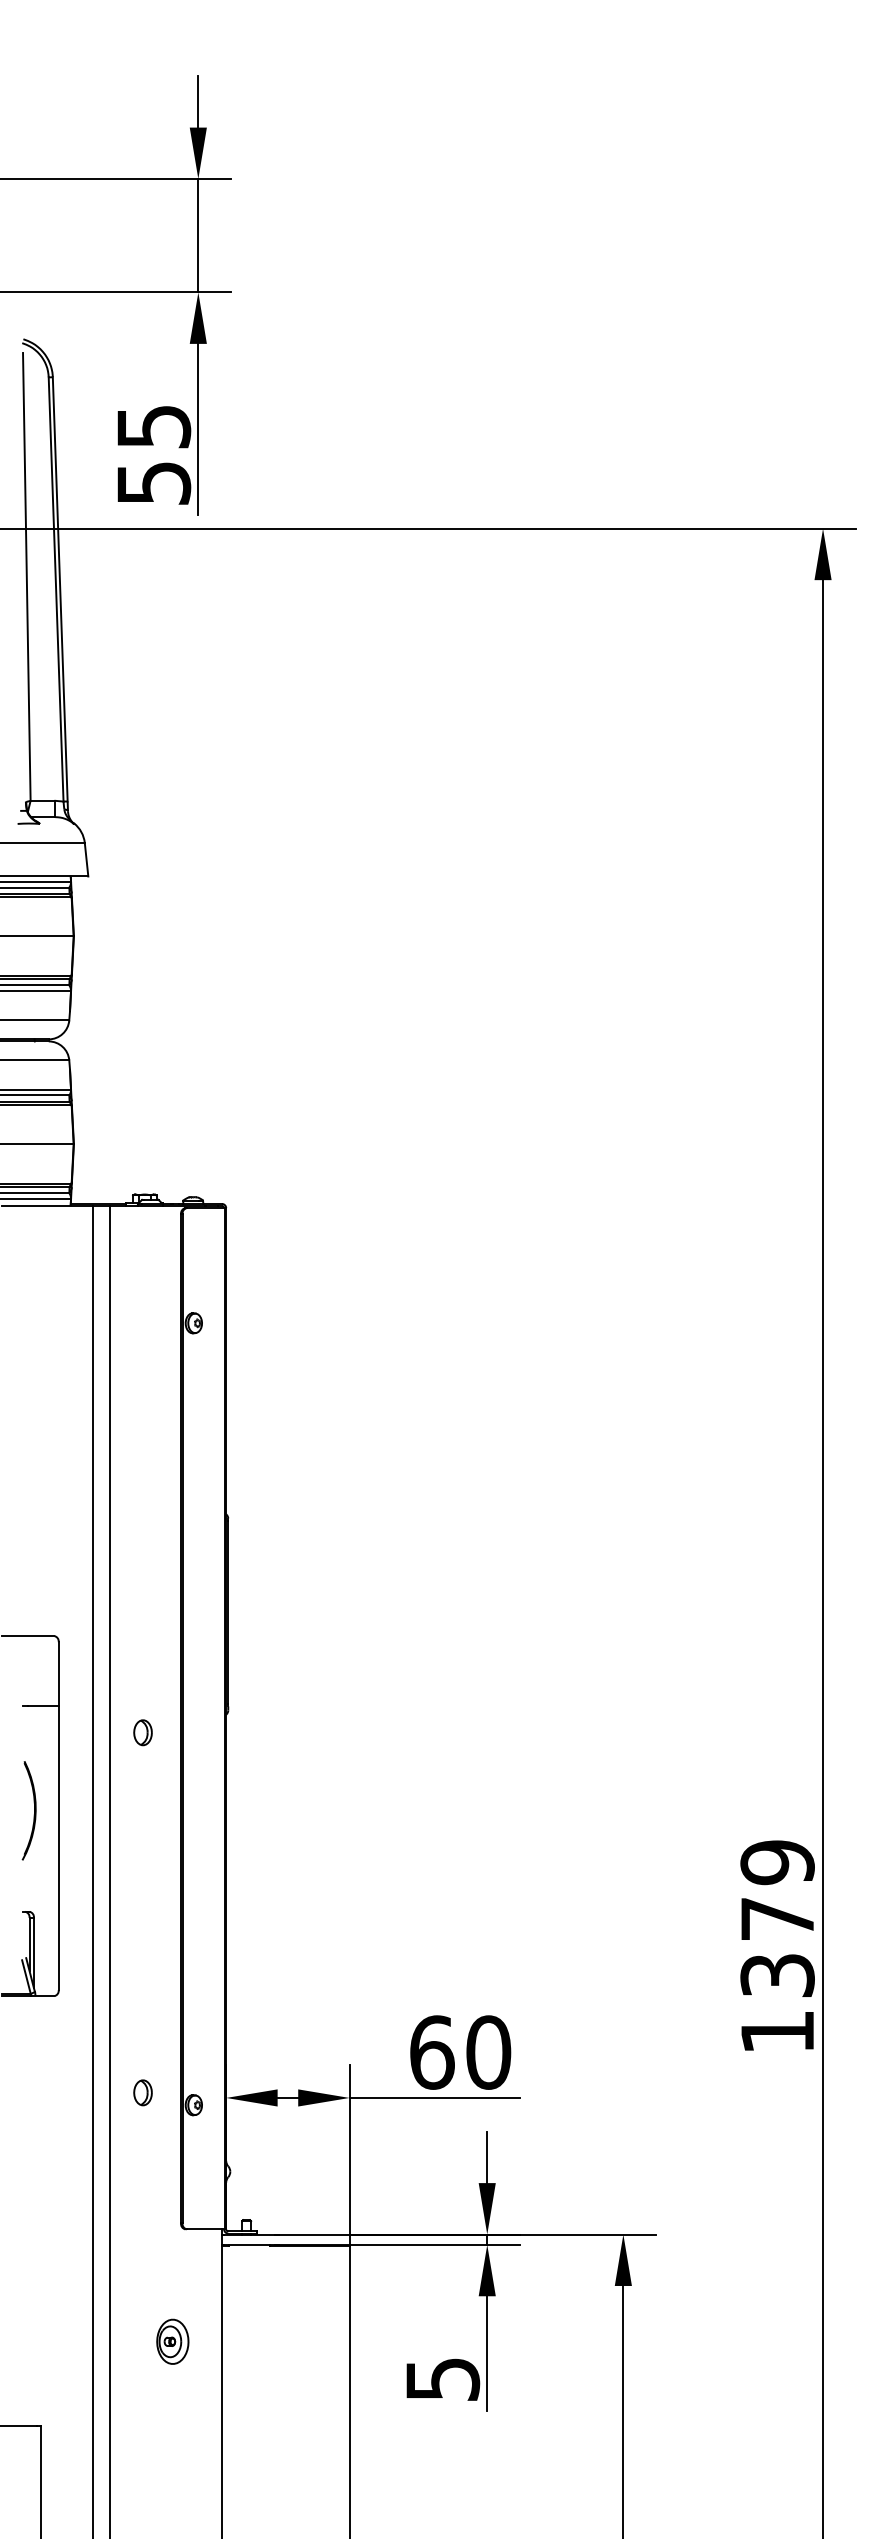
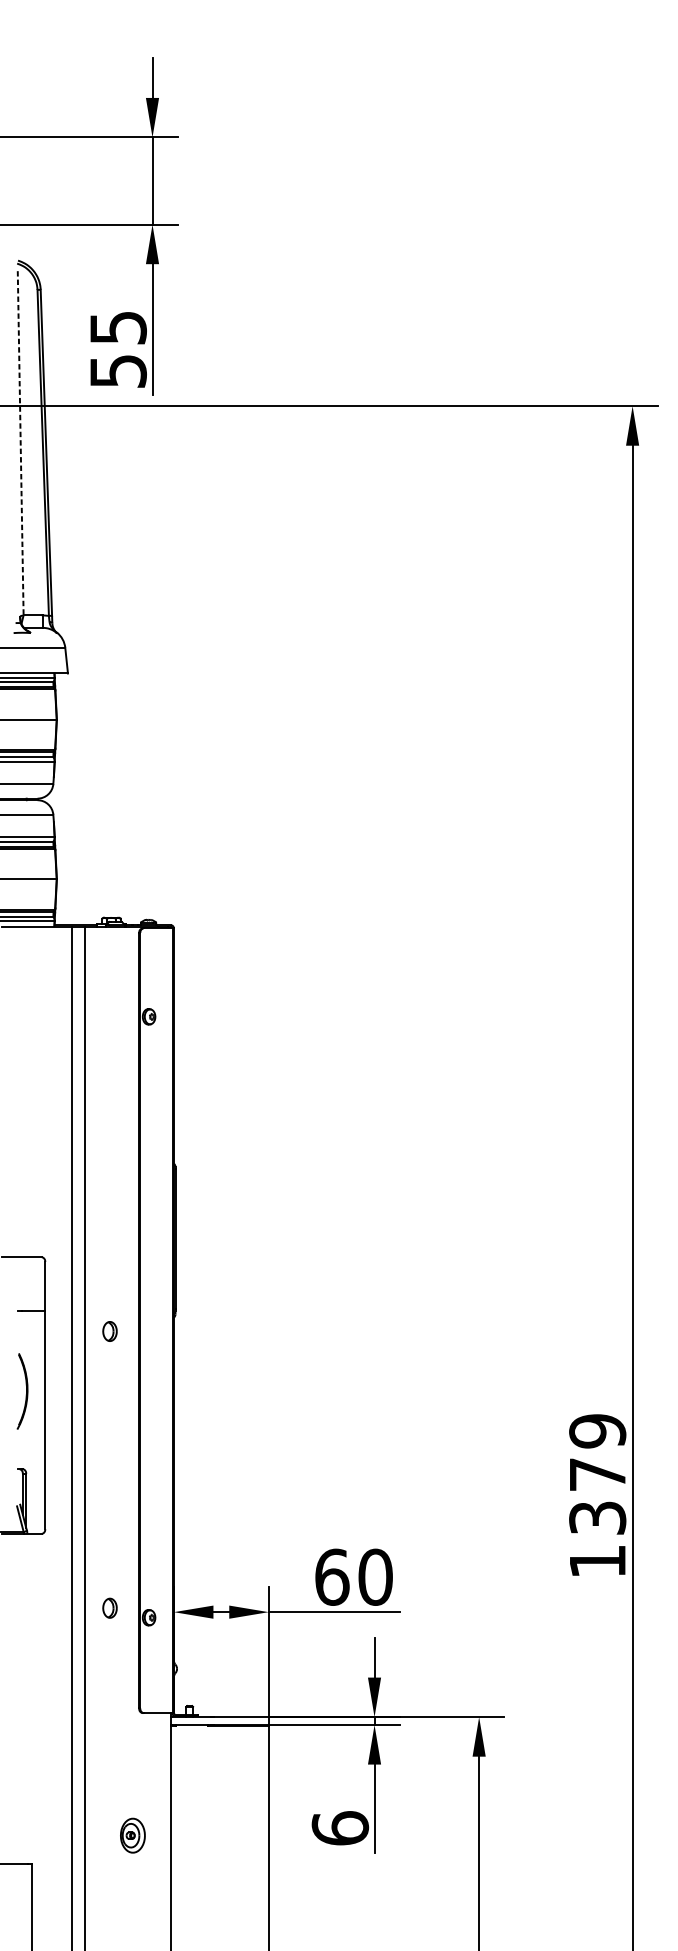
line: (26, 576) -> (20, 442), solid -> dashed
part: (172, 2341) -> (132, 1835), moved
text: (442, 2378) -> (340, 1827), 5 -> 6

